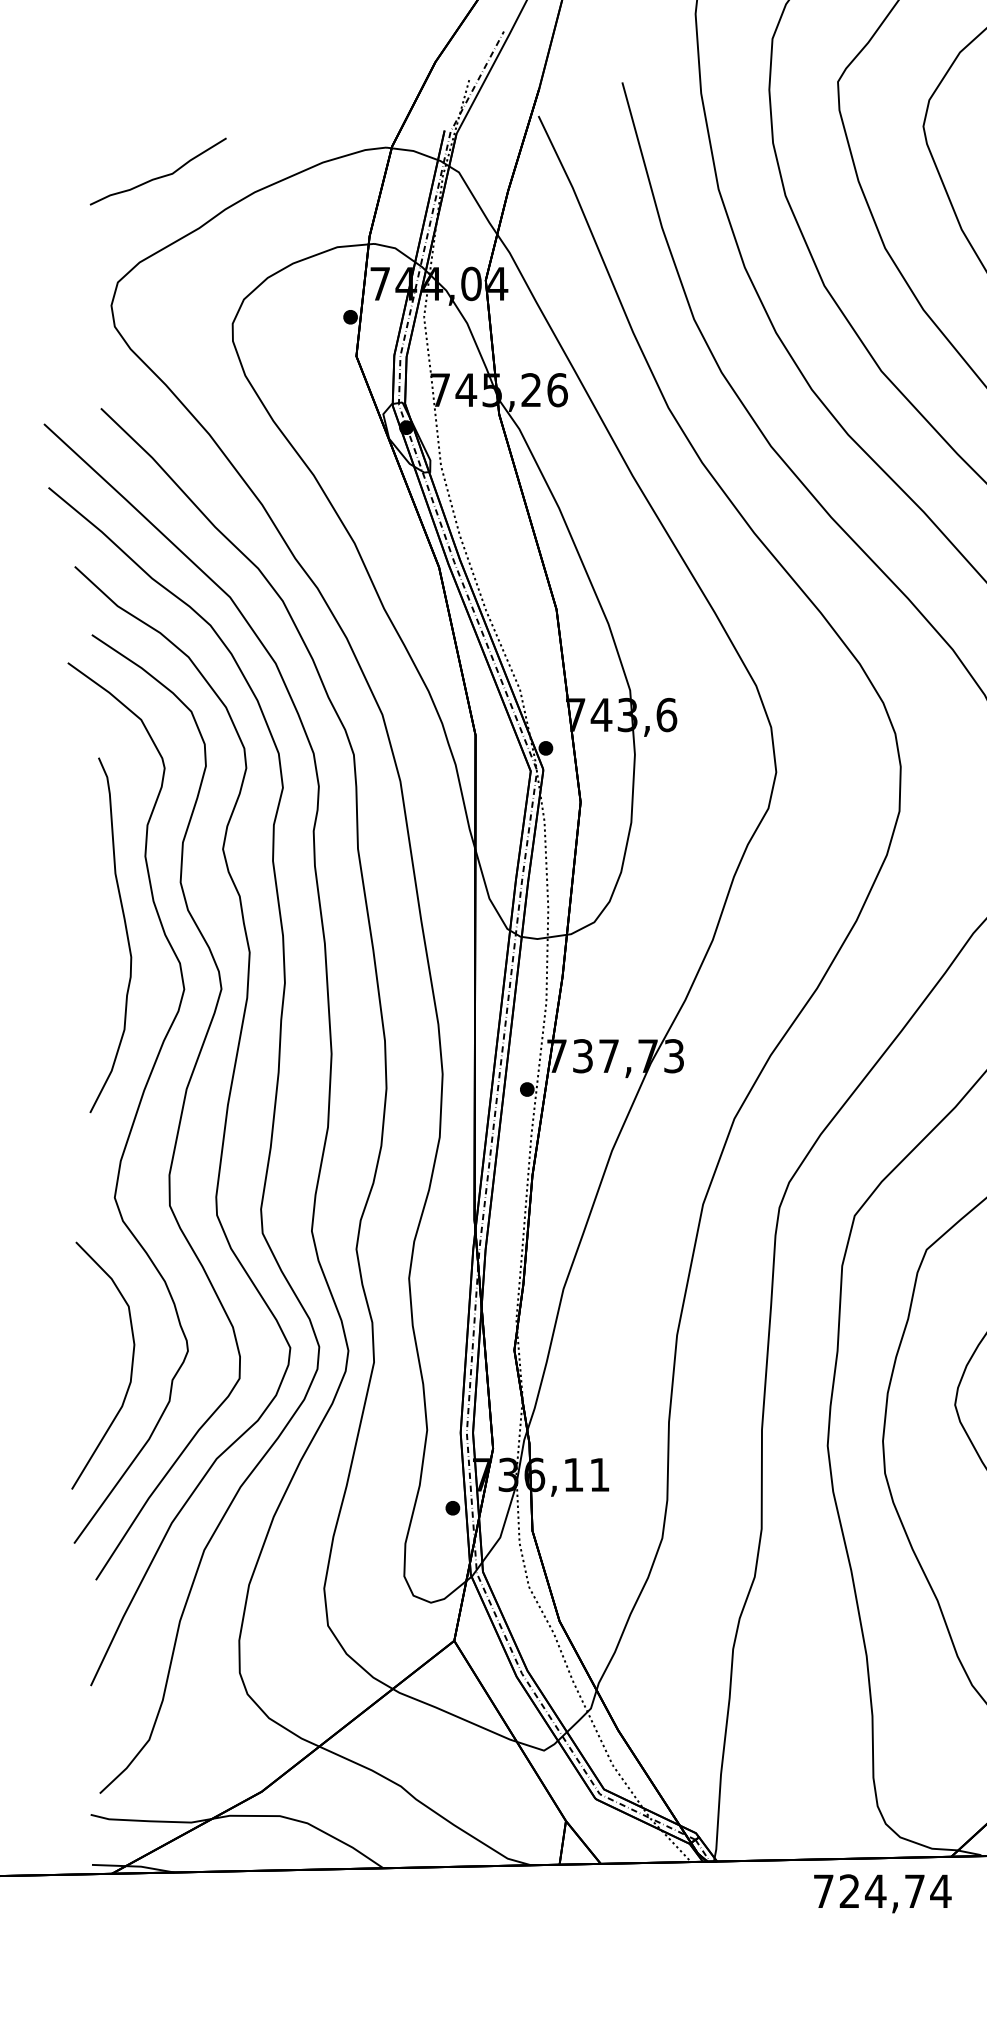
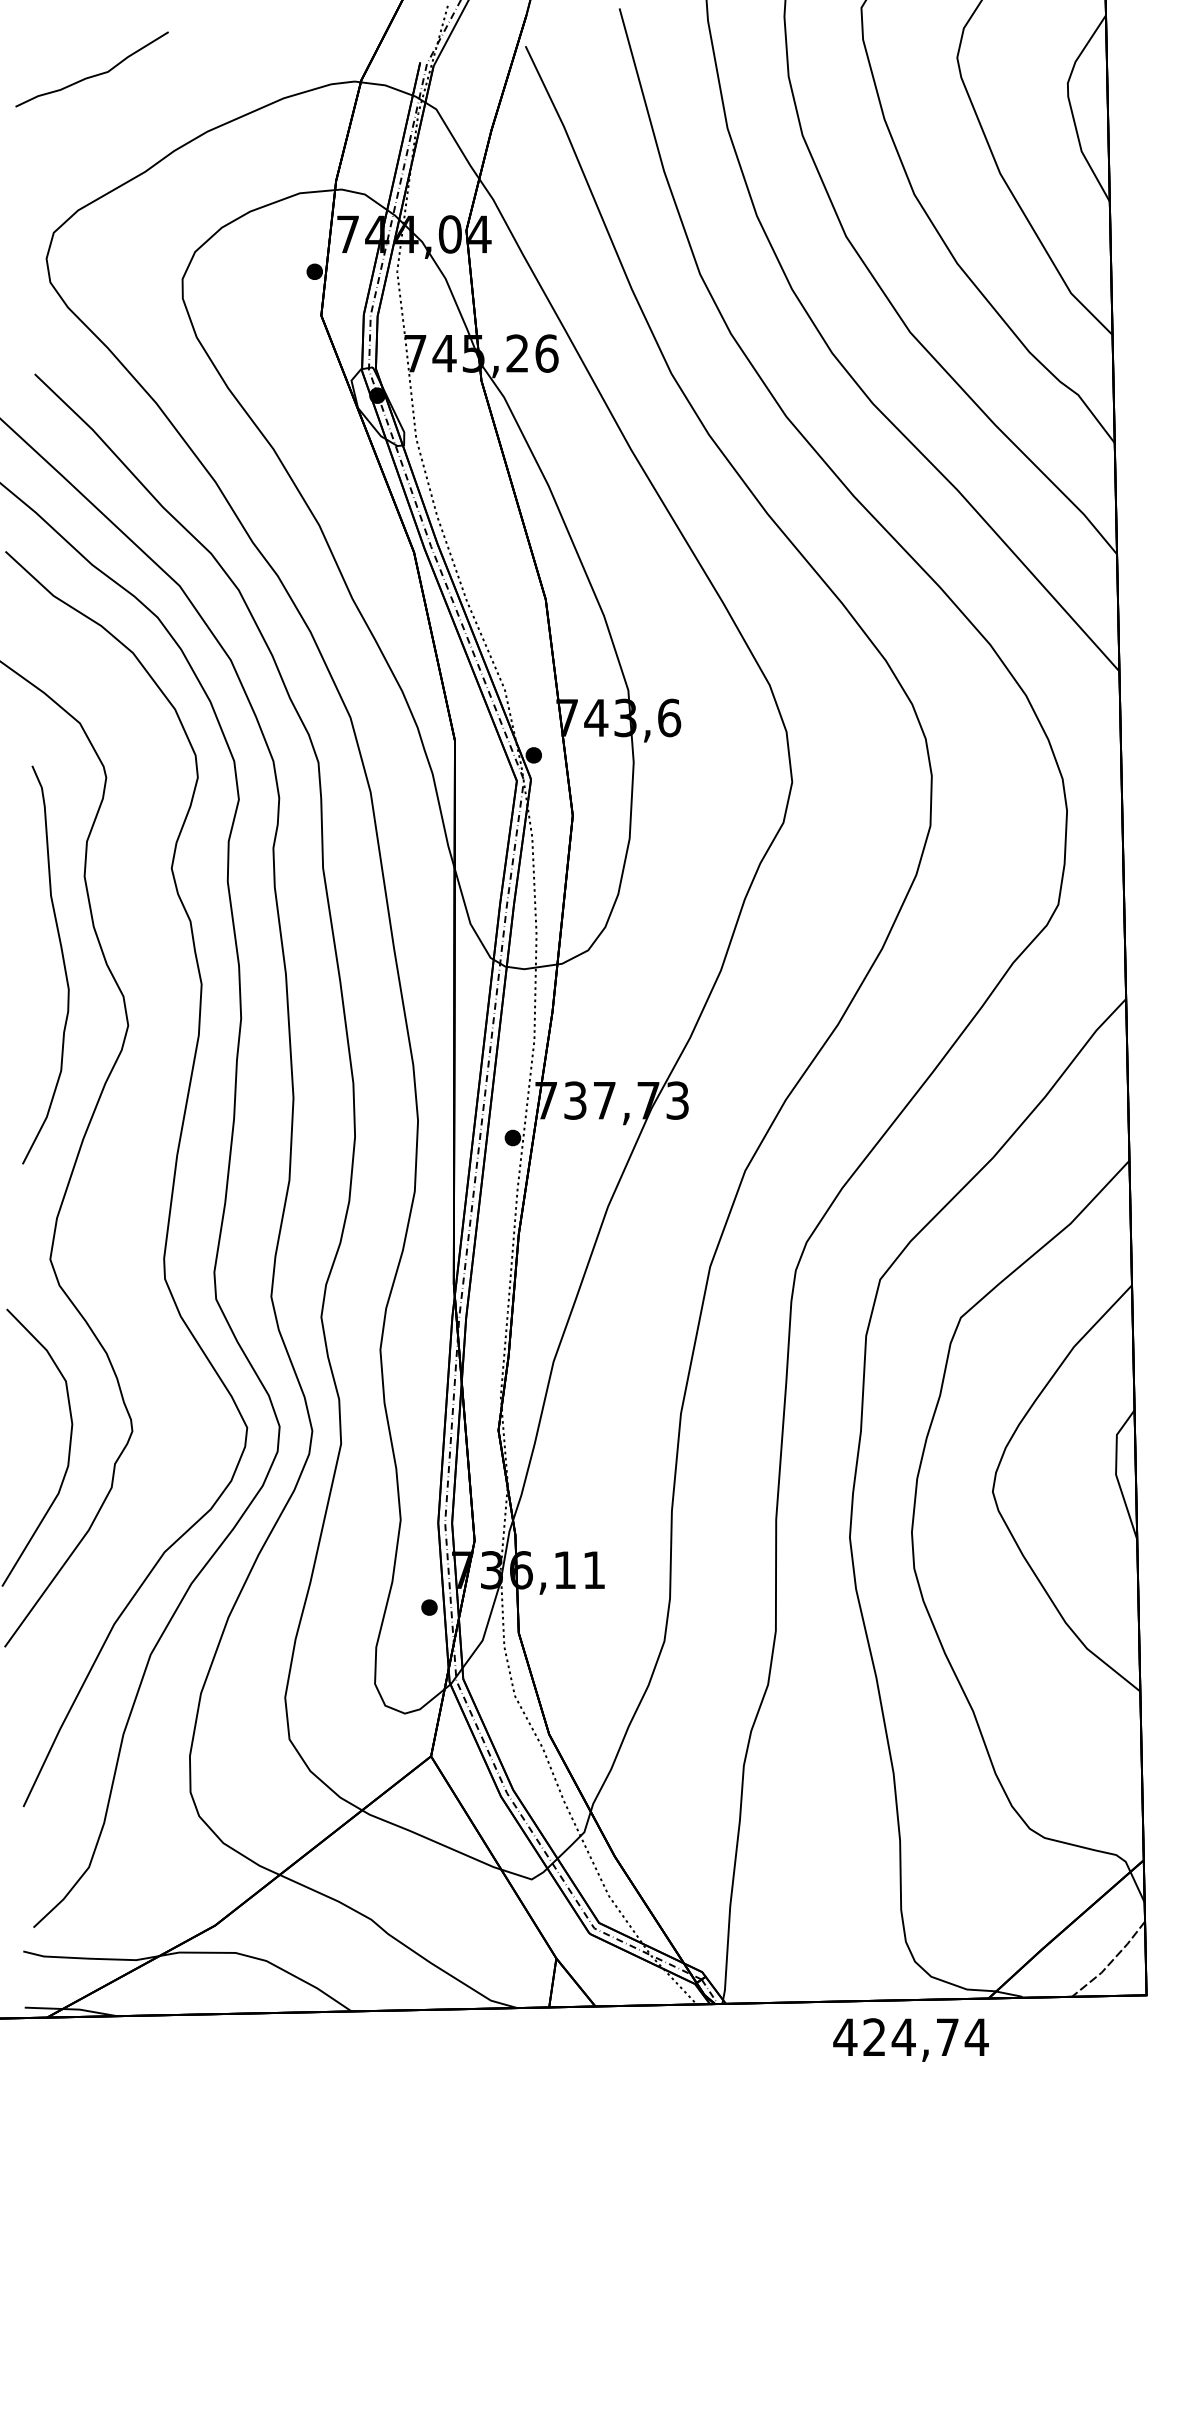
curve: (158, 176) -> (92, 75), moved
curve: (181, 1107) -> (125, 1158), removed
text: (823, 1890) -> (845, 2036), 724,74 -> 424,74

